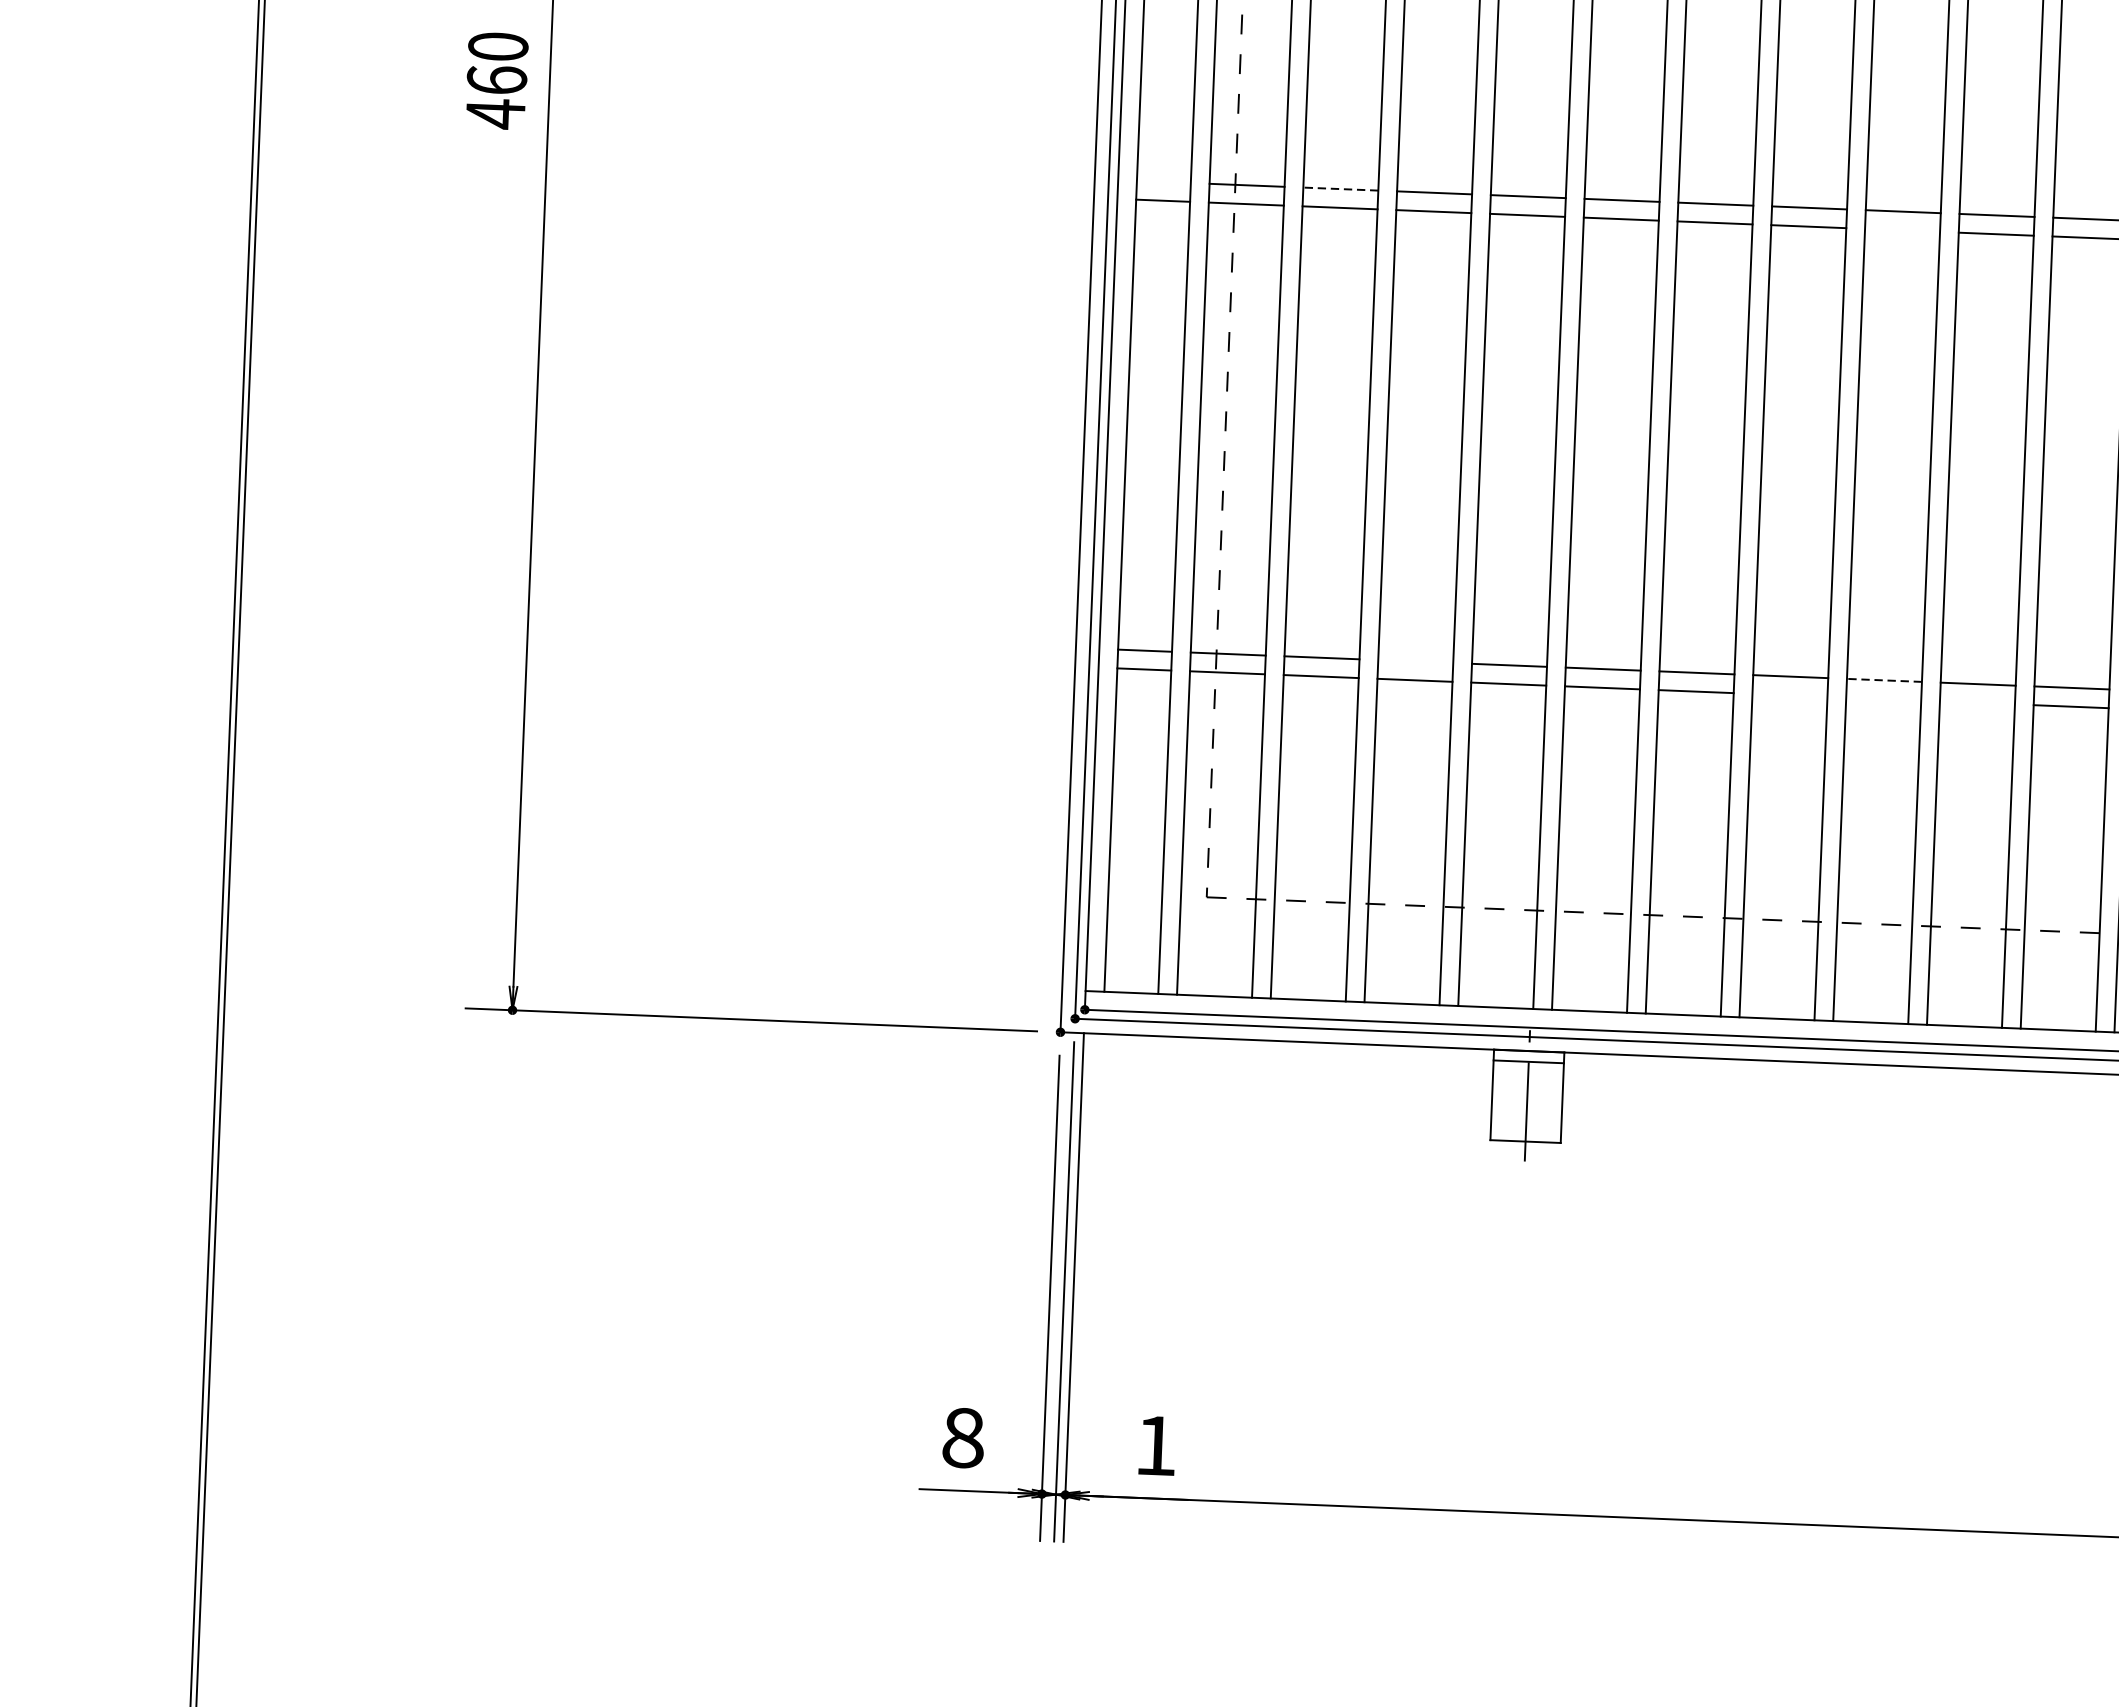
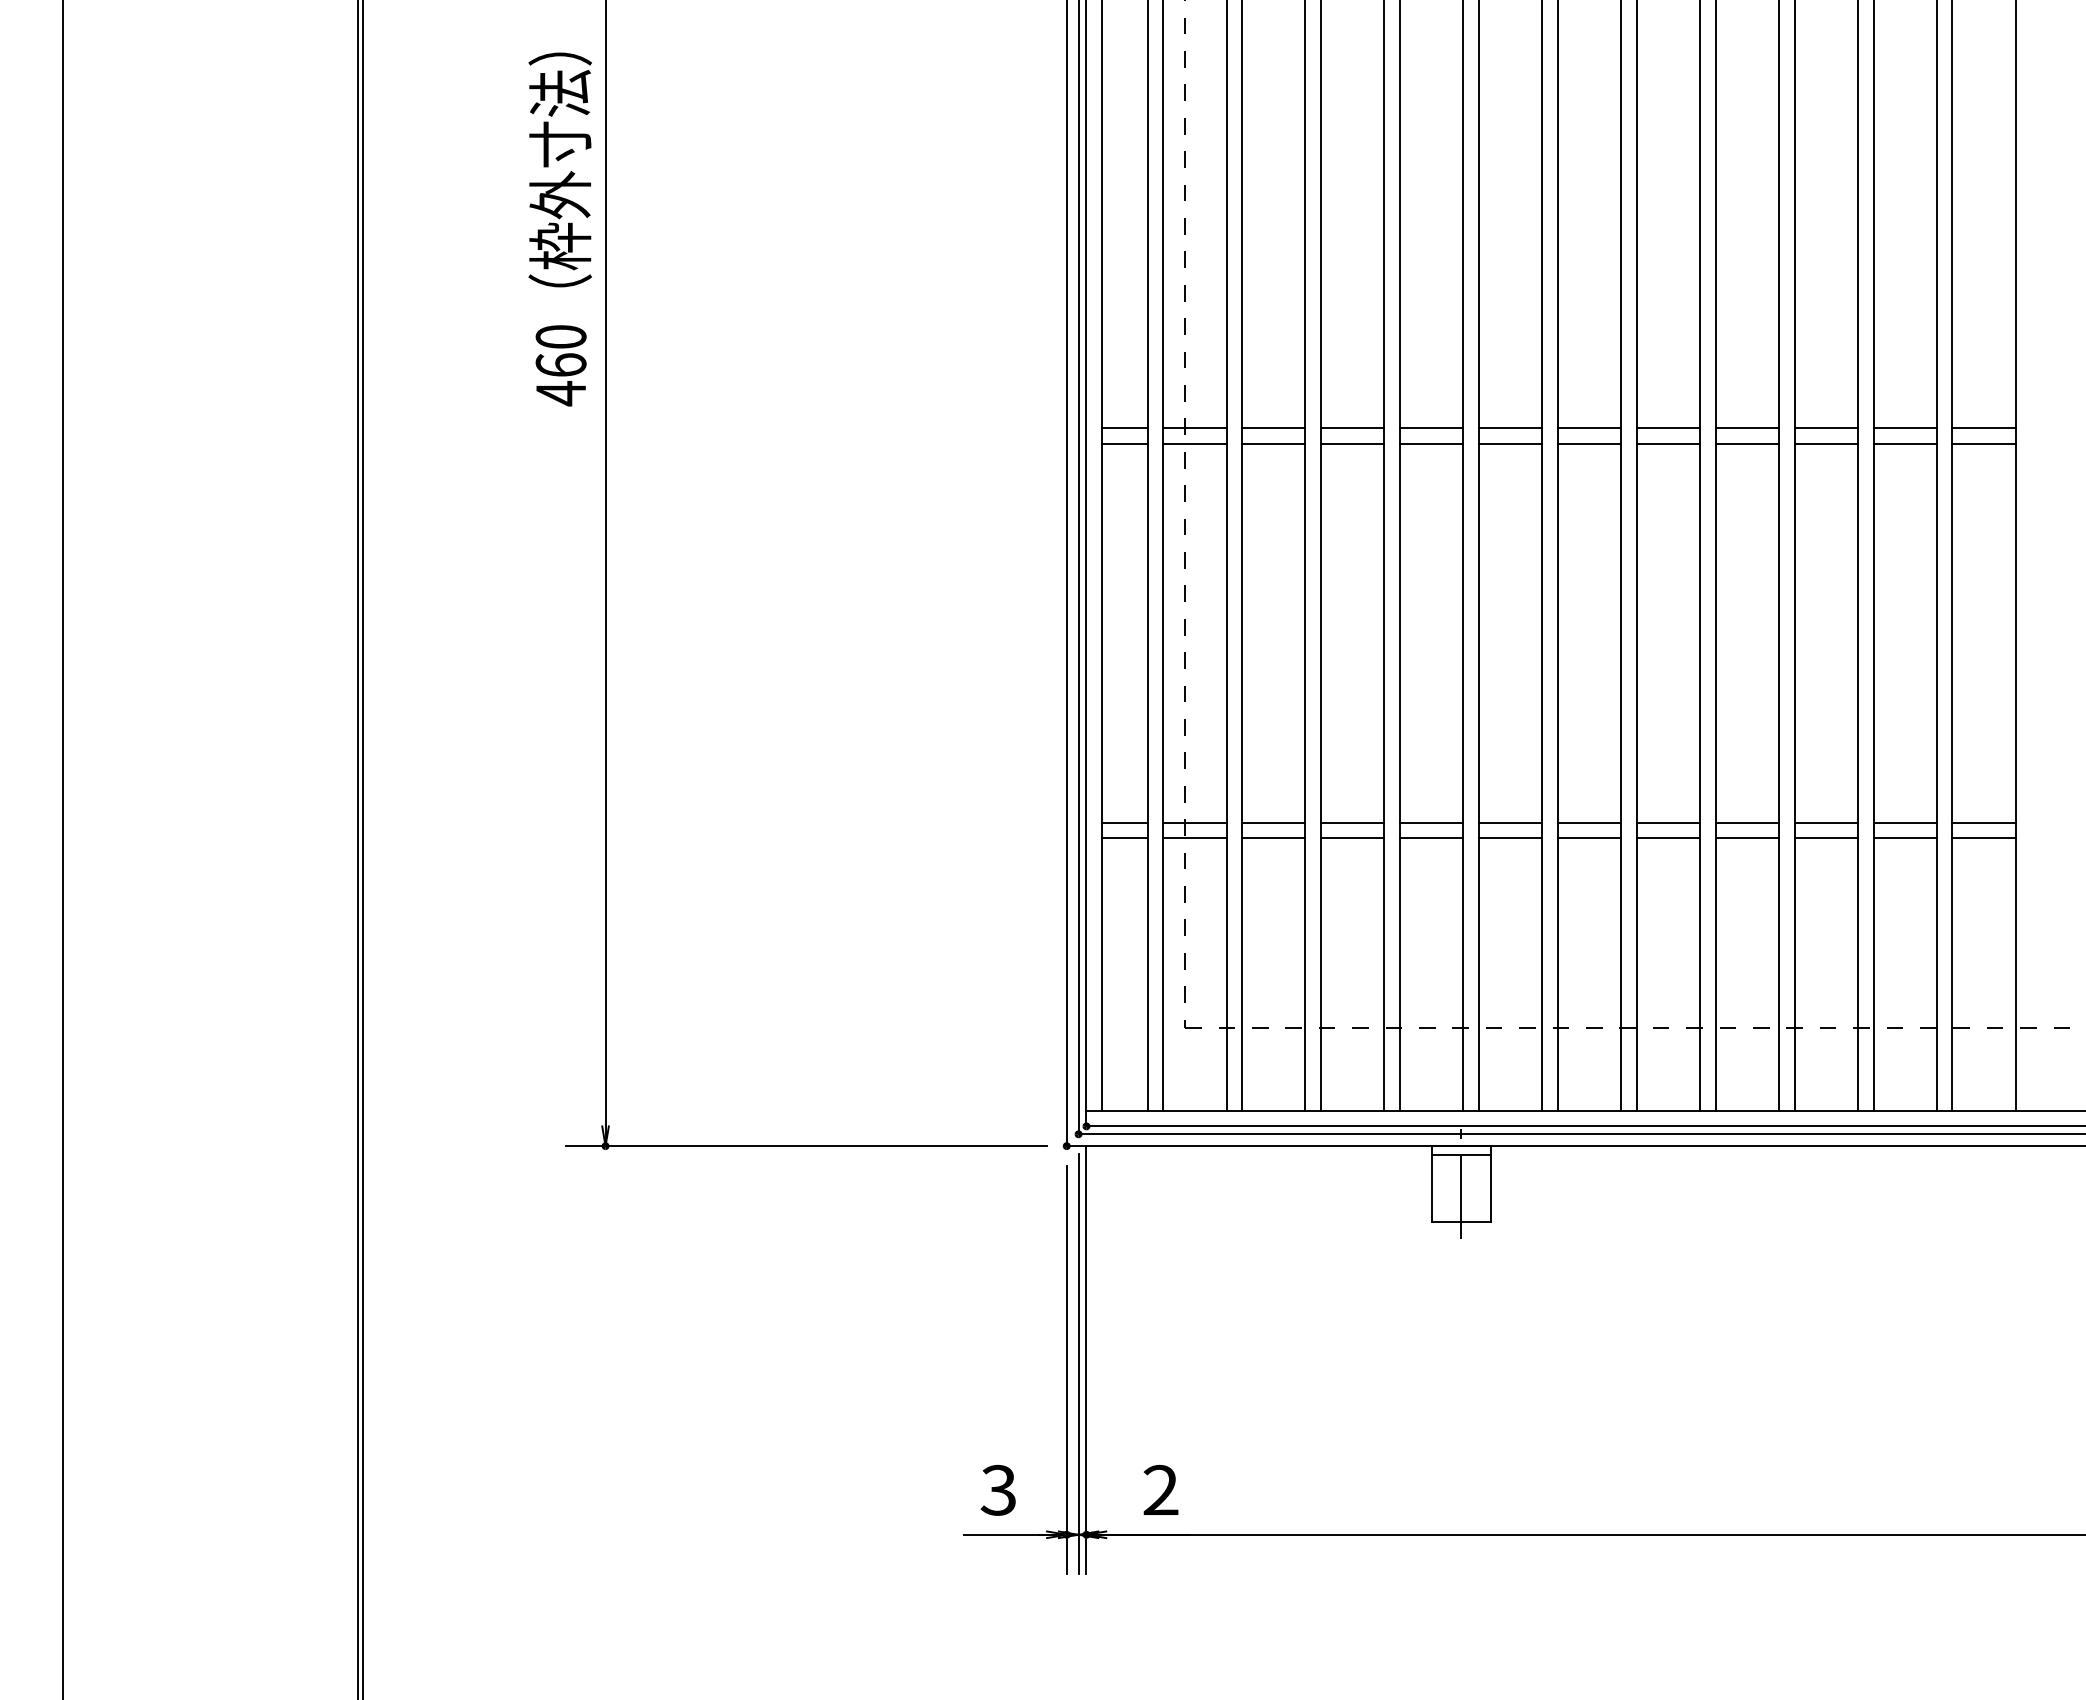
line: (1163, 182) -> (1124, 428), added
line: (1340, 189) -> (1273, 428), dashed -> solid
line: (1901, 229) -> (1746, 443), added
line: (1415, 661) -> (1352, 822), added
line: (1884, 680) -> (1747, 822), dashed -> solid
line: (1788, 695) -> (1667, 838), added
line: (1882, 699) -> (1746, 838), added
line: (1976, 702) -> (1825, 838), added
text: (963, 1437) -> (998, 1489), 8 -> 3
text: (1155, 1444) -> (1160, 1489), 1 -> 2

